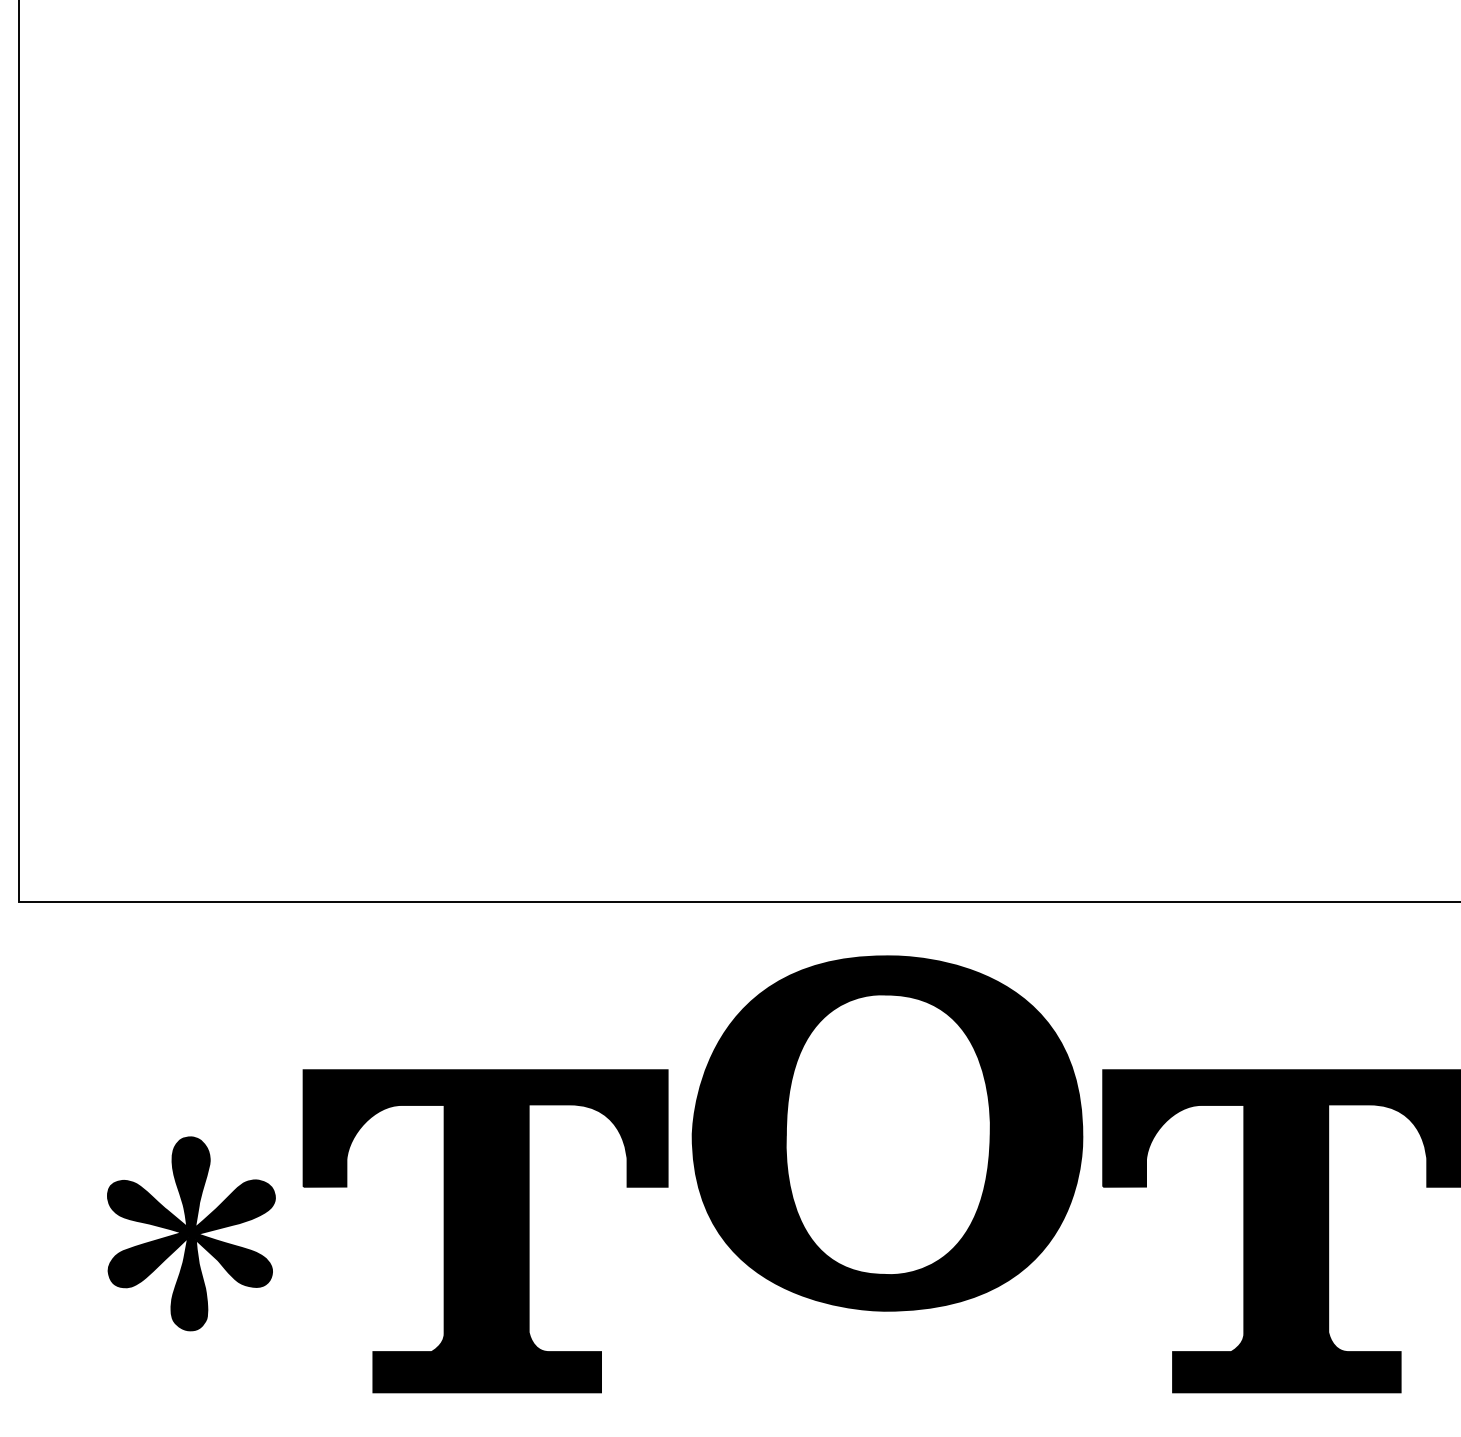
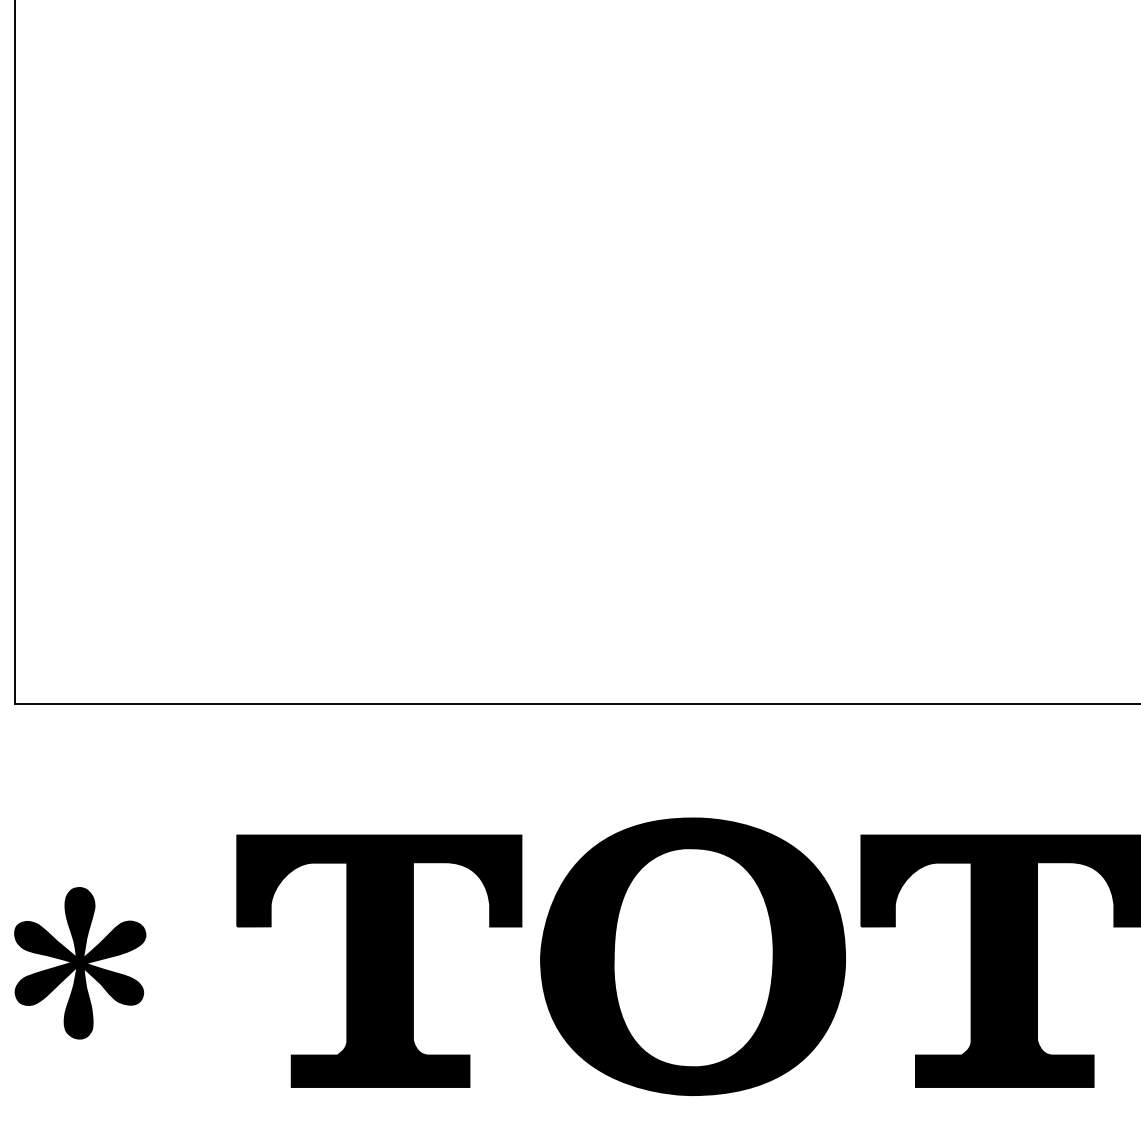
part: (887, 1133) -> (693, 956), moved
part: (191, 1233) -> (80, 963), moved

